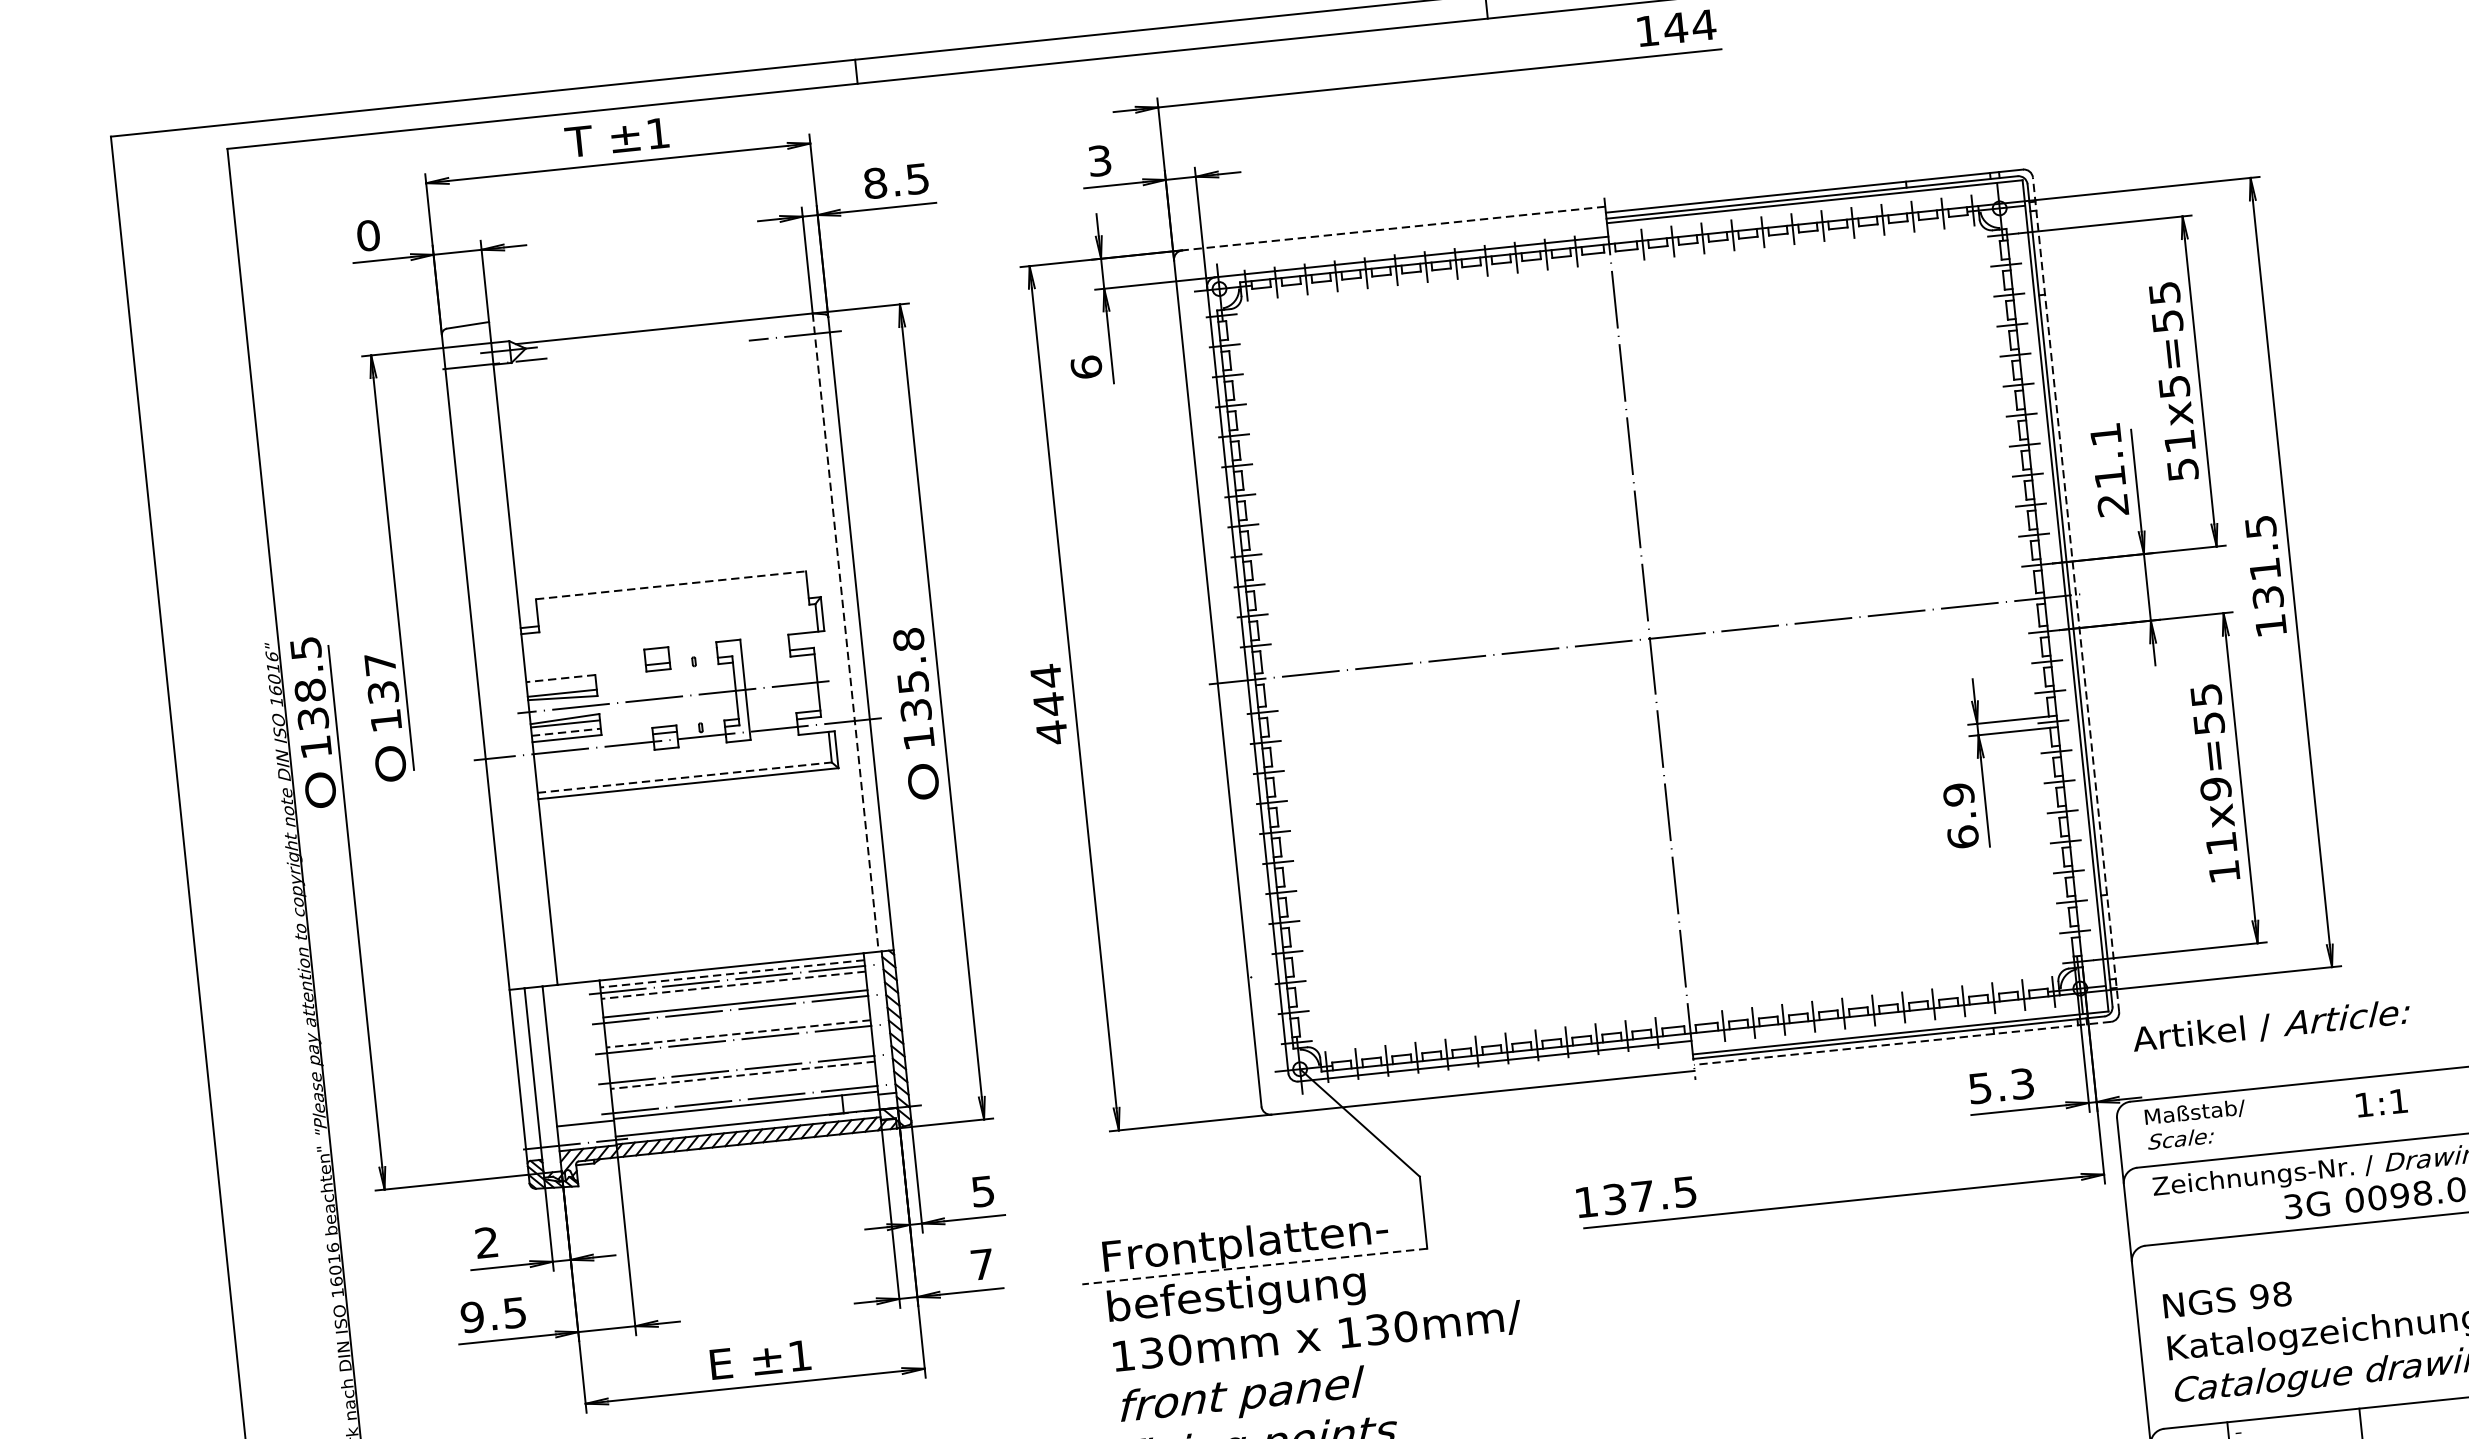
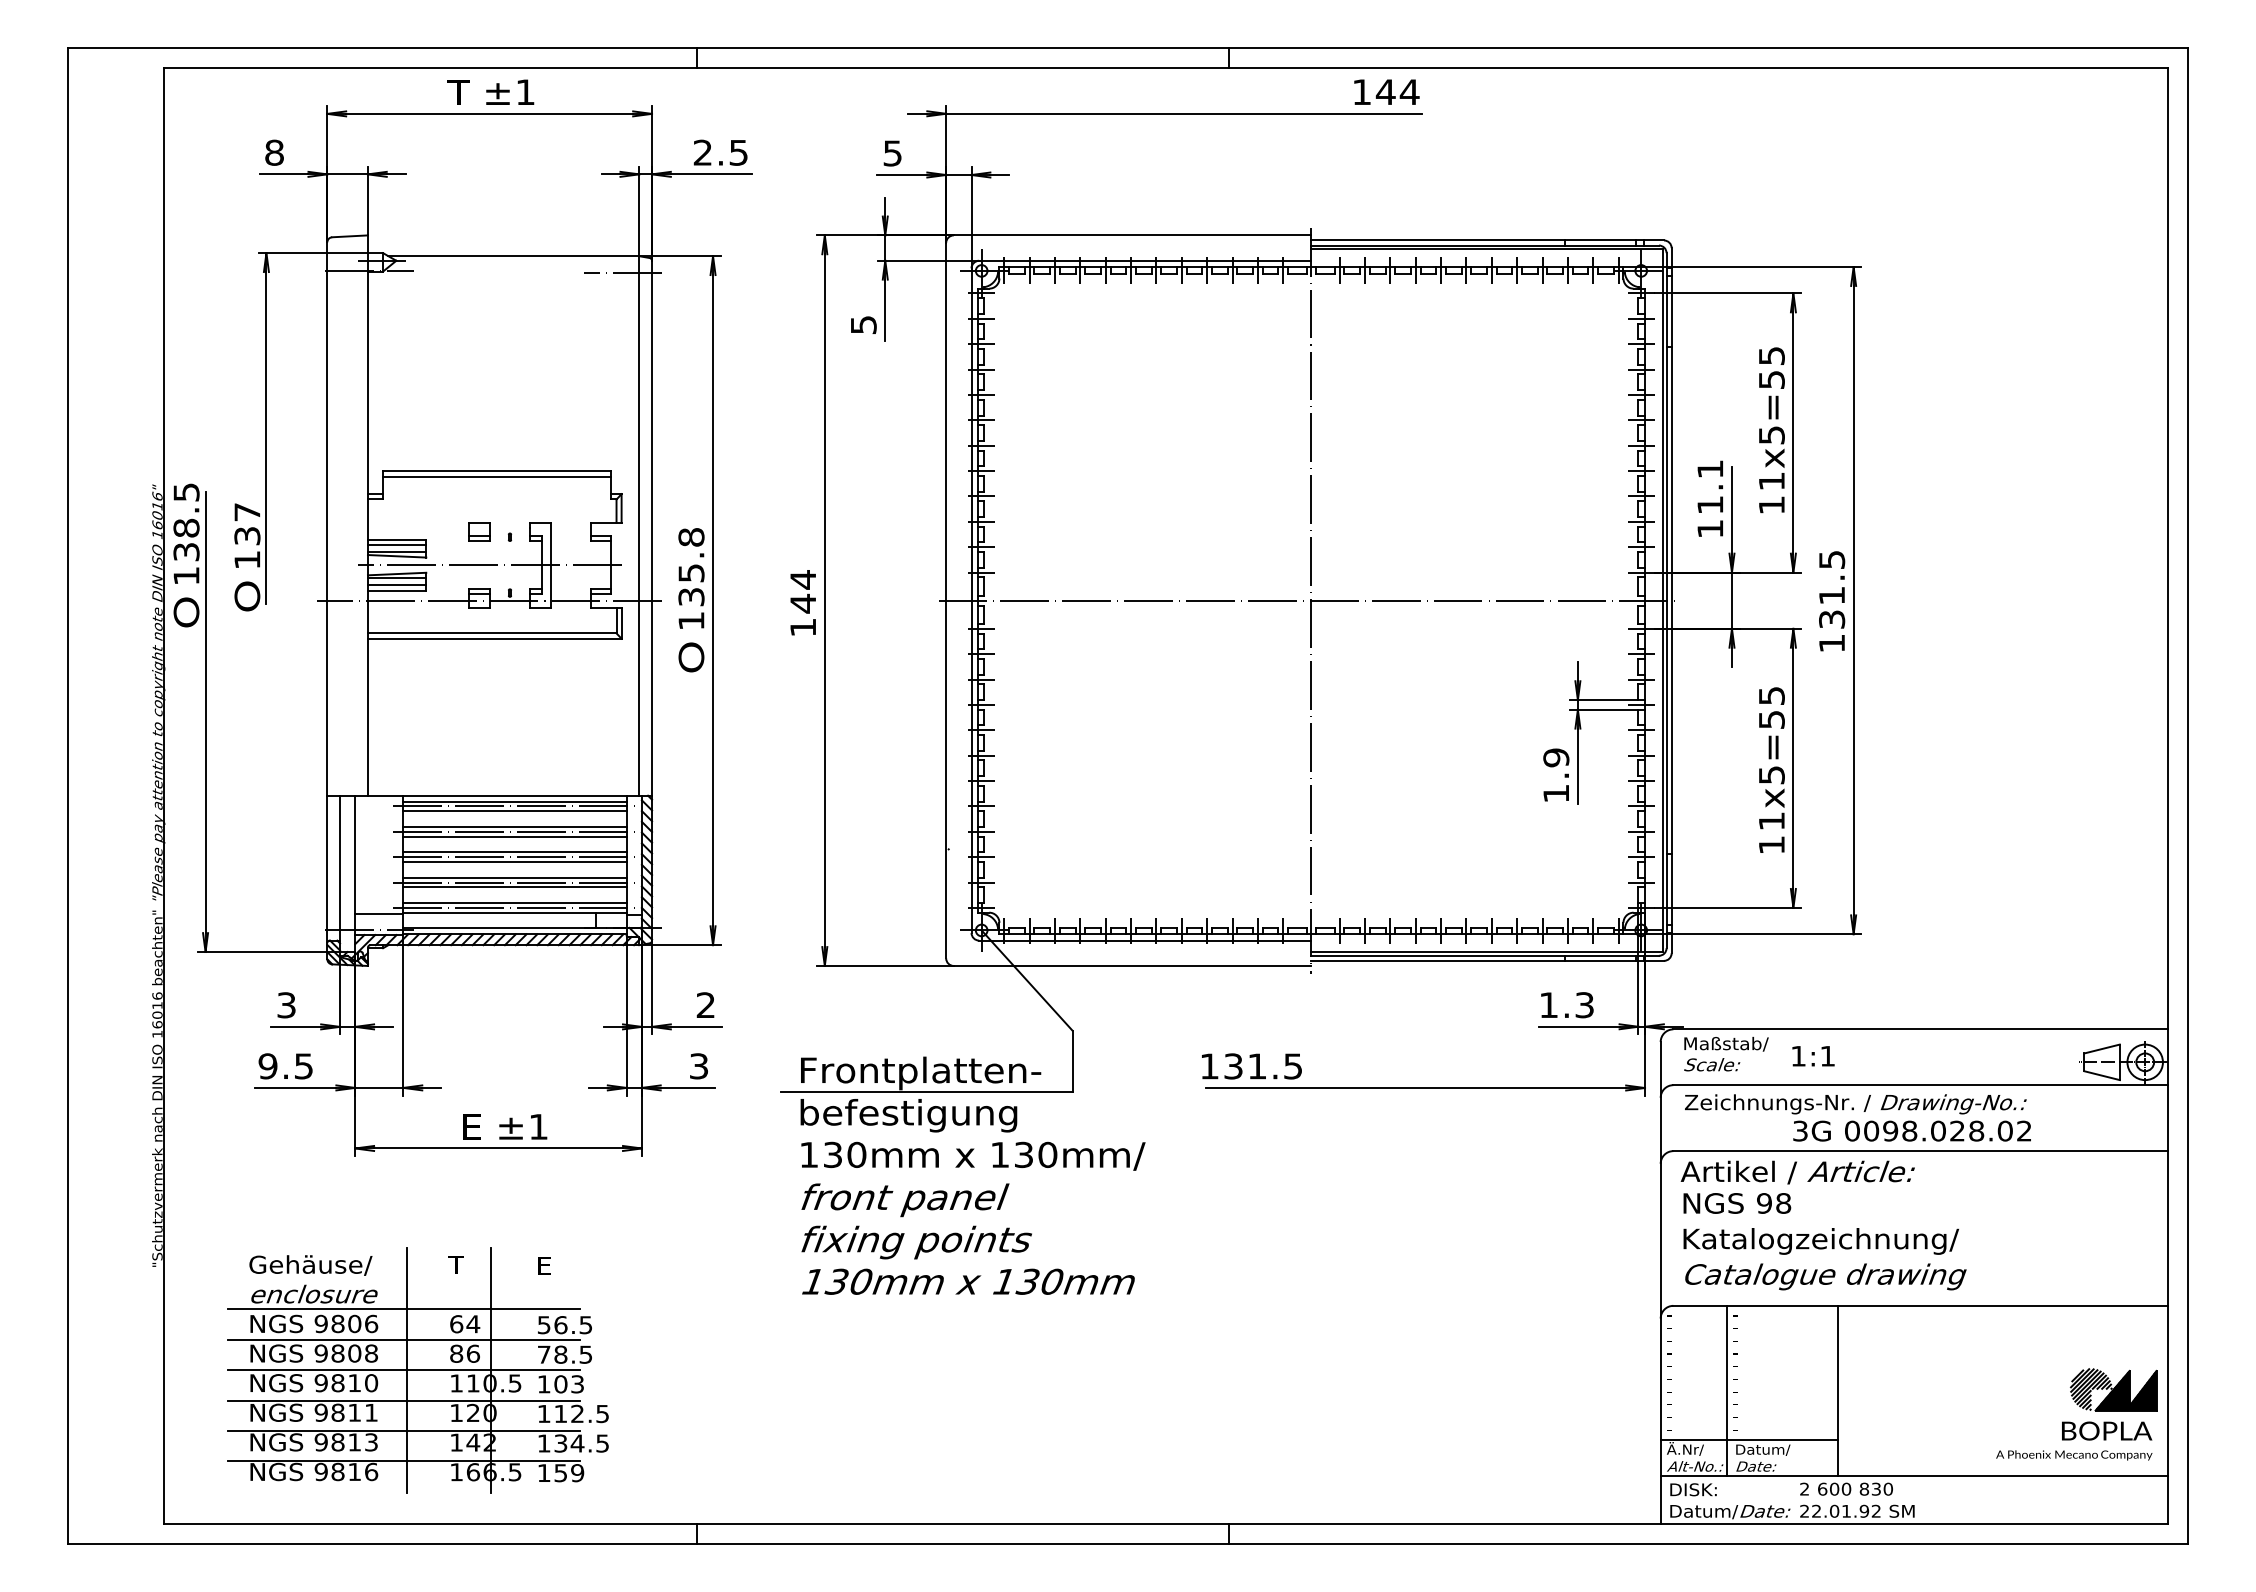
text: (1099, 159) -> (892, 152), 3 -> 5
text: (874, 183) -> (702, 152), 8.5 -> 2.5
line: (1393, 228) -> (1132, 235), dashed -> solid
text: (368, 235) -> (274, 152), 0 -> 8
text: (1086, 366) -> (863, 324), 6 -> 5
text: (2182, 469) -> (1771, 505), 51x5=55 -> 11x5=55
text: (2113, 505) -> (1710, 529), 21.1 -> 11.1
line: (671, 585) -> (497, 471), dashed -> solid
line: (671, 591) -> (497, 476), added
line: (2075, 594) -> (1671, 600), dashed -> solid
line: (845, 632) -> (639, 525), dashed -> solid
line: (560, 678) -> (396, 539), dashed -> solid
line: (560, 685) -> (396, 545), added
line: (566, 732) -> (397, 585), dashed -> solid
text: (1051, 732) -> (802, 627), 444 -> 144
line: (685, 777) -> (492, 633), dashed -> solid
text: (2215, 789) -> (1771, 775), 11x9=55 -> 11x5=55
text: (1963, 836) -> (1556, 793), 6.9 -> 1.9
line: (732, 973) -> (515, 801), dashed -> solid
line: (734, 985) -> (515, 811), dashed -> solid
line: (735, 1015) -> (514, 836), added
text: (2271, 1026) -> (1797, 1172), moved
line: (739, 1034) -> (515, 852), dashed -> solid
line: (1902, 1042) -> (1487, 960), dashed -> solid
line: (739, 1044) -> (514, 861), added
line: (740, 1063) -> (514, 877), added
line: (743, 1075) -> (515, 887), dashed -> solid
text: (1979, 1088) -> (1548, 1005), 5.3 -> 1.3
line: (744, 1094) -> (514, 903), added
text: (2381, 1103) -> (1813, 1056), moved
text: (982, 1191) -> (705, 1005), 5 -> 2
text: (1643, 1196) -> (1257, 1066), 137.5 -> 131.5
text: (486, 1243) -> (286, 1005), 2 -> 3
text: (981, 1264) -> (698, 1066), 7 -> 3
line: (1254, 1266) -> (926, 1091), dashed -> solid

